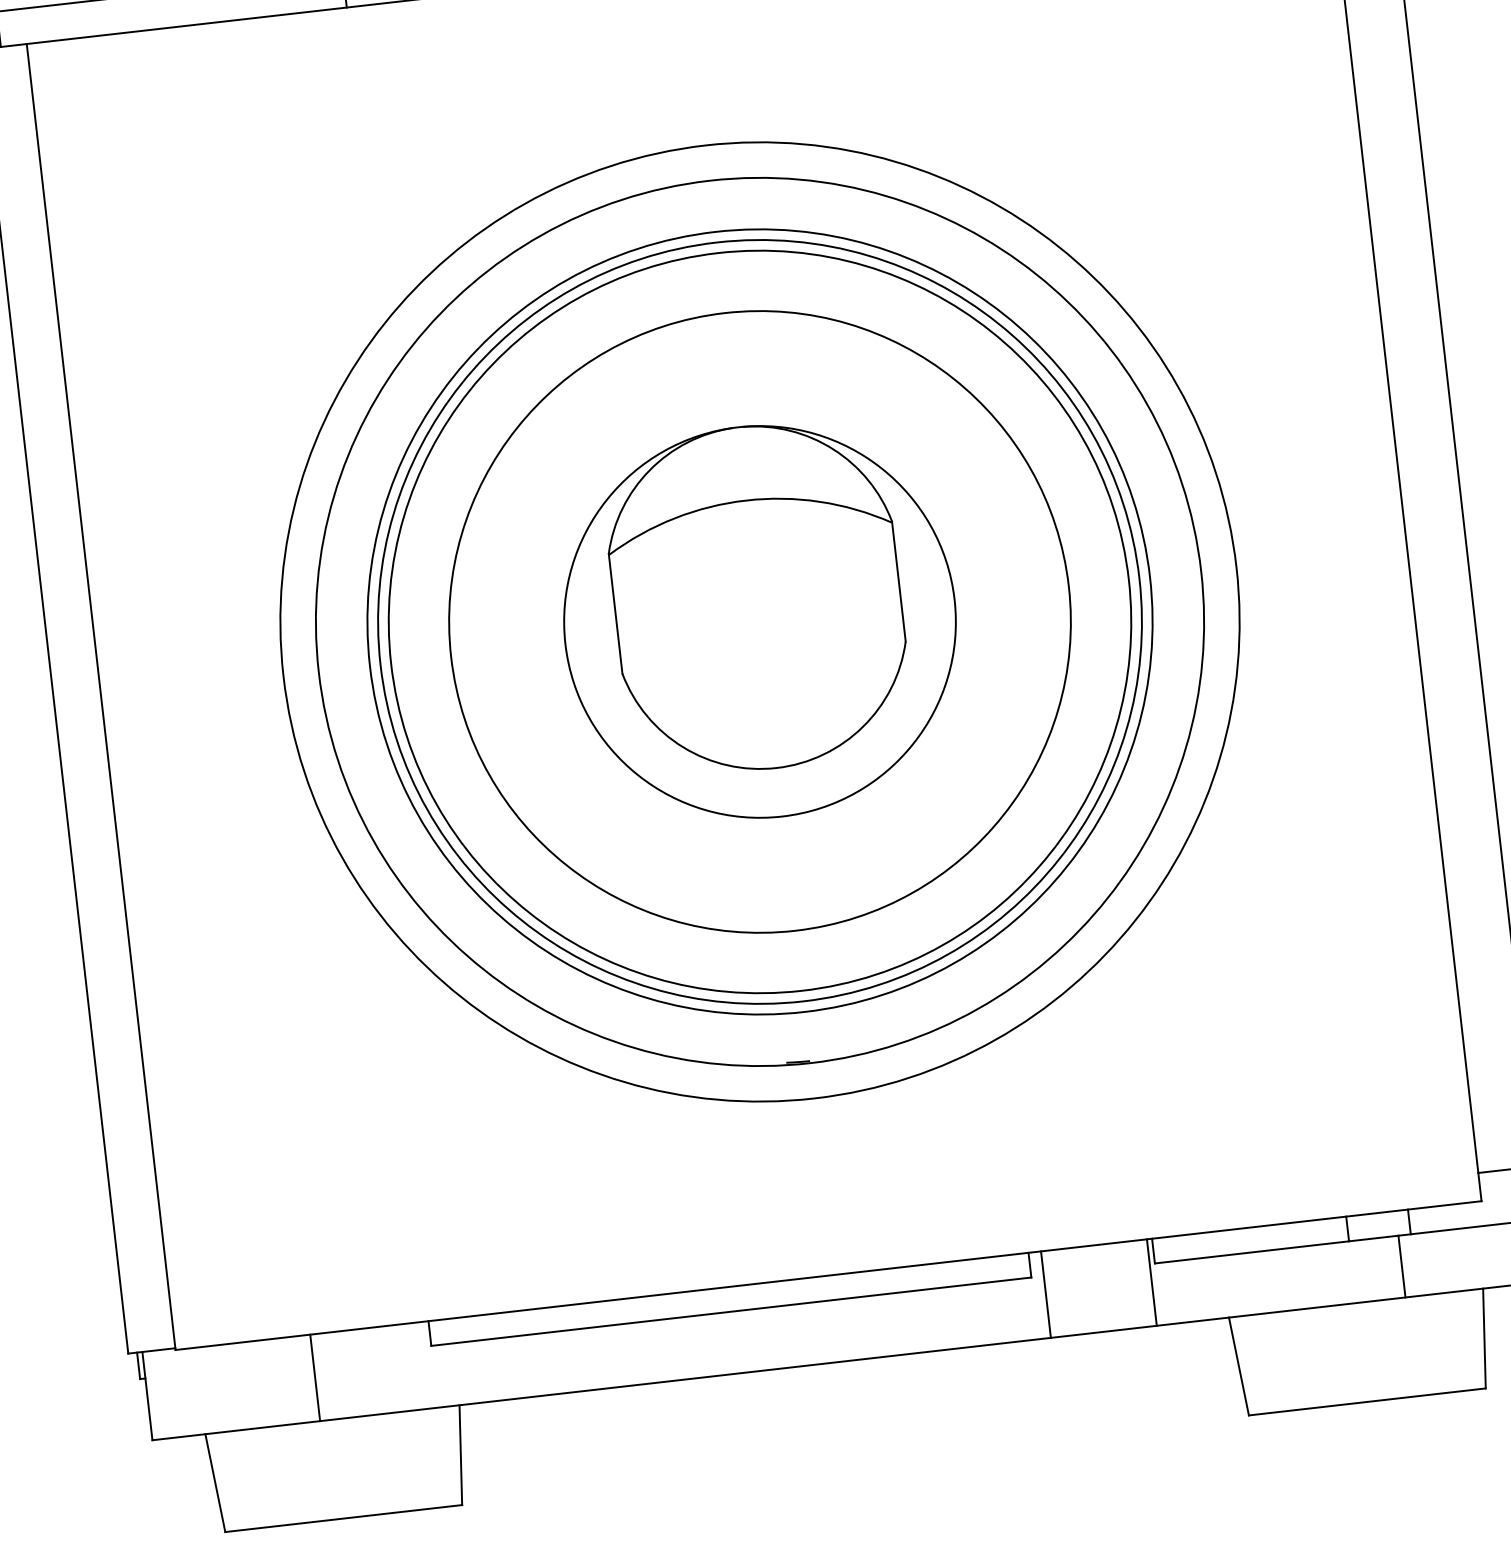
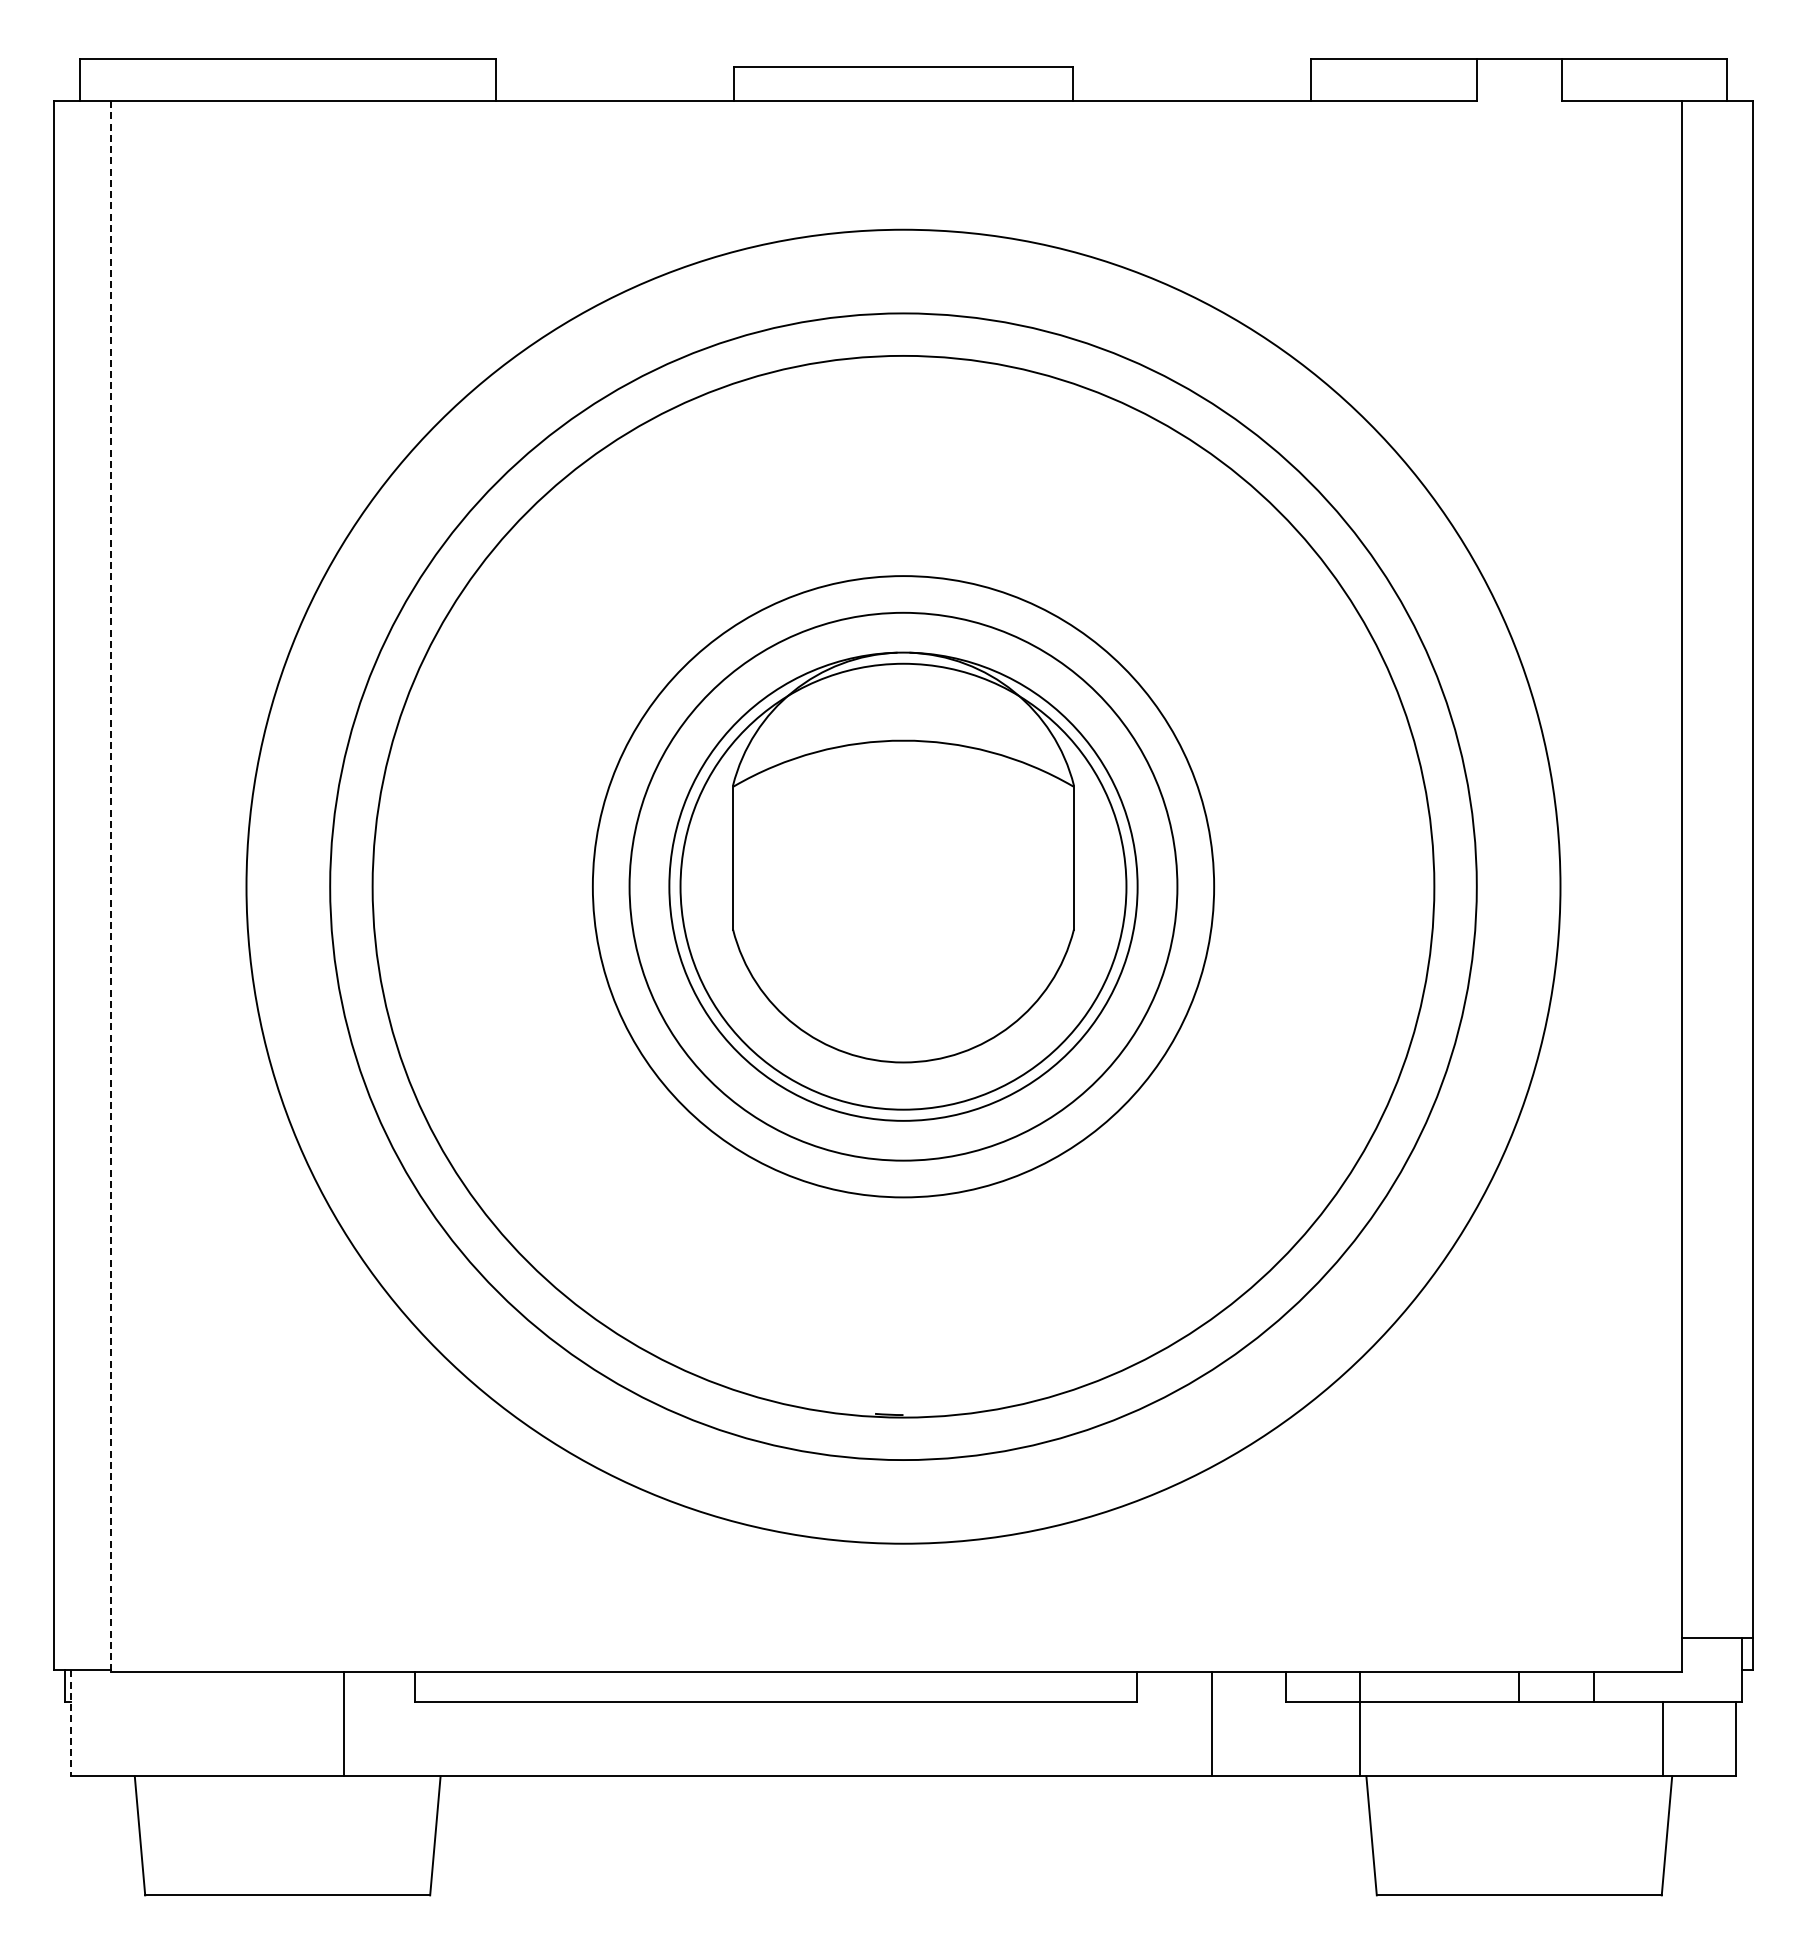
circle: (759, 621) -> (903, 886), size x0.6
circle: (759, 621) -> (903, 886), size x0.6
circle: (759, 621) -> (903, 886), size x0.7
circle: (759, 621) -> (903, 886), size x1.4
line: (100, 696) -> (110, 886), solid -> dashed
line: (1401, 1266) -> (1662, 1739), moved
line: (1151, 1282) -> (1359, 1724), moved
line: (1046, 1294) -> (1212, 1724), moved
line: (314, 1377) -> (343, 1724), moved
line: (147, 1396) -> (71, 1723), solid -> dashed

